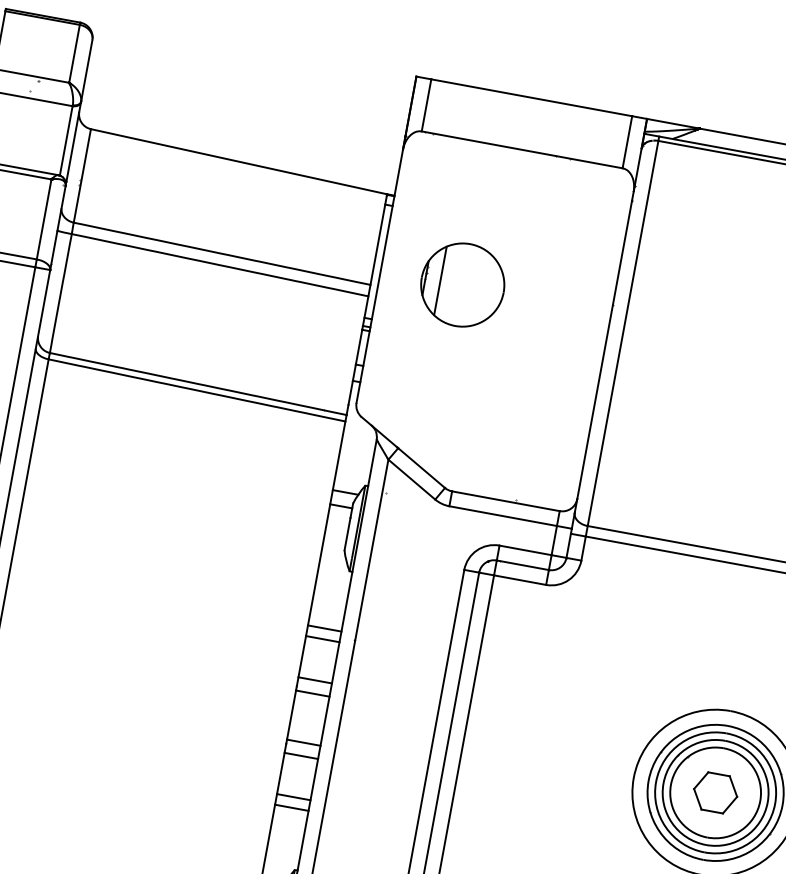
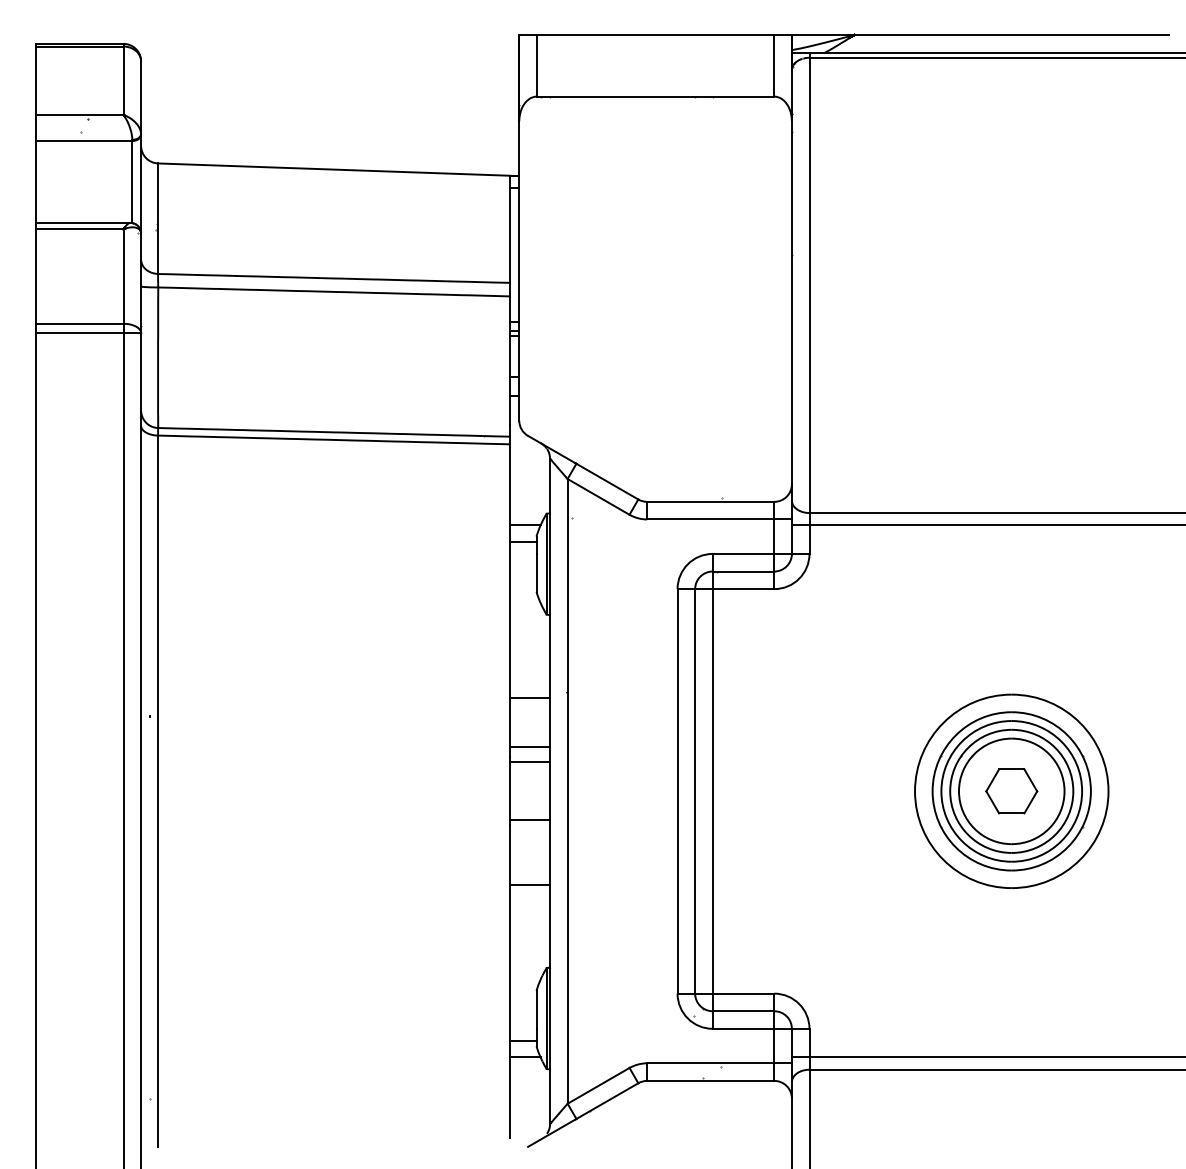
part: (462, 284) -> (615, 263), removed
line: (324, 628) -> (530, 685), removed
line: (301, 756) -> (530, 836), removed
line: (292, 807) -> (530, 897), removed

